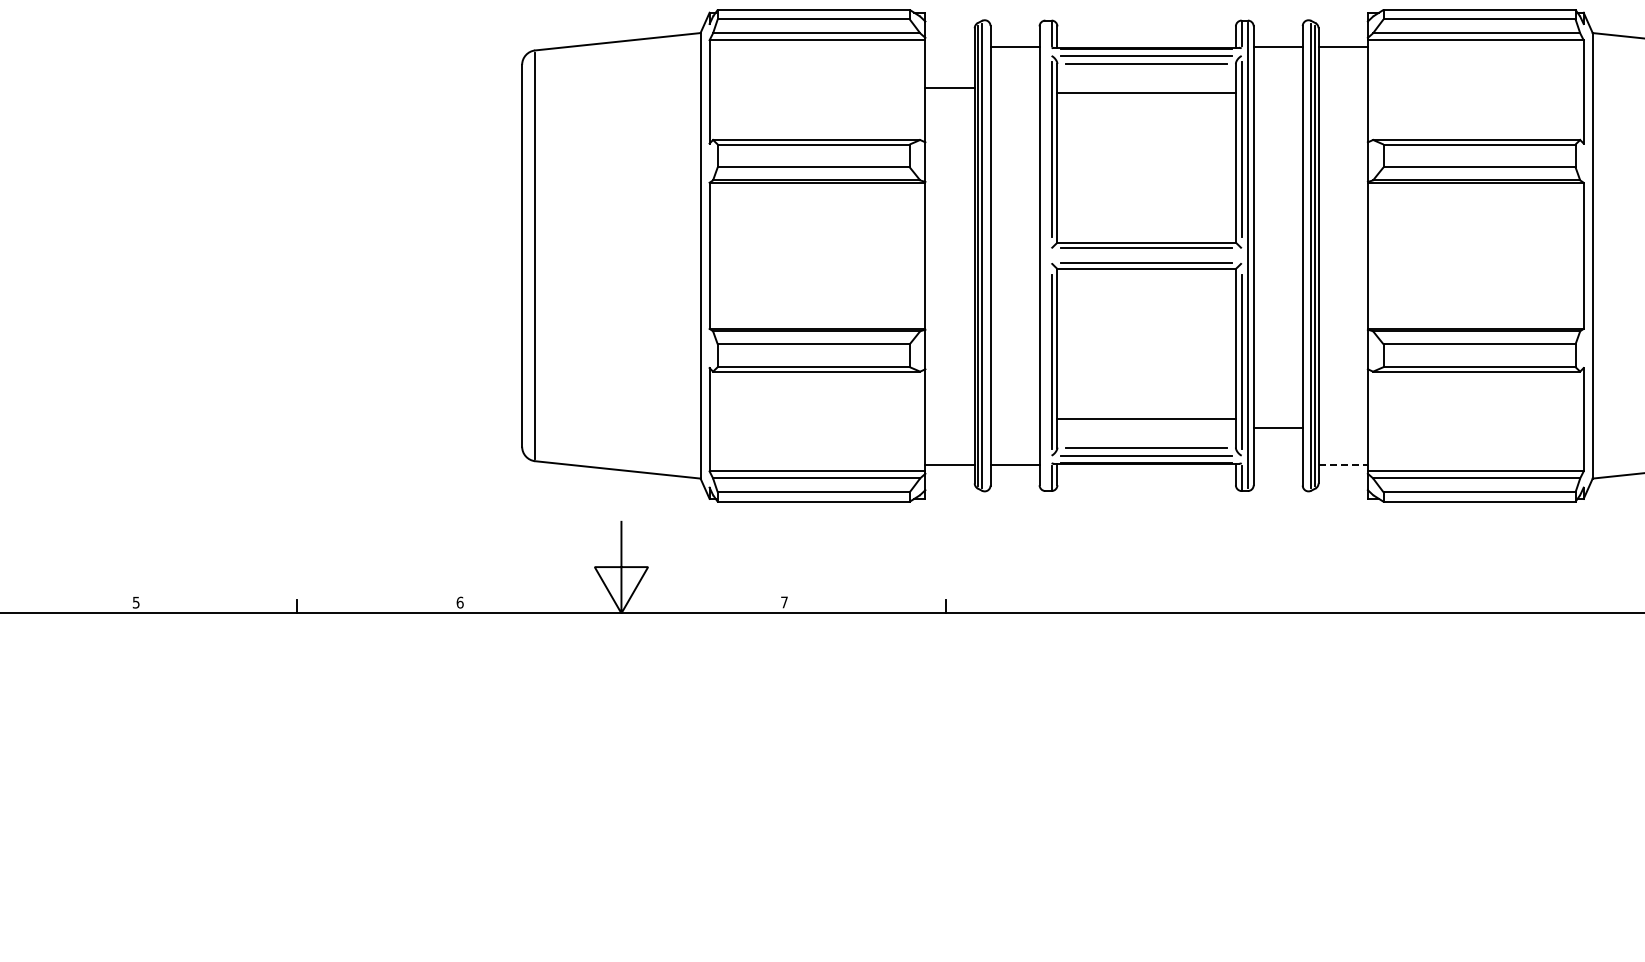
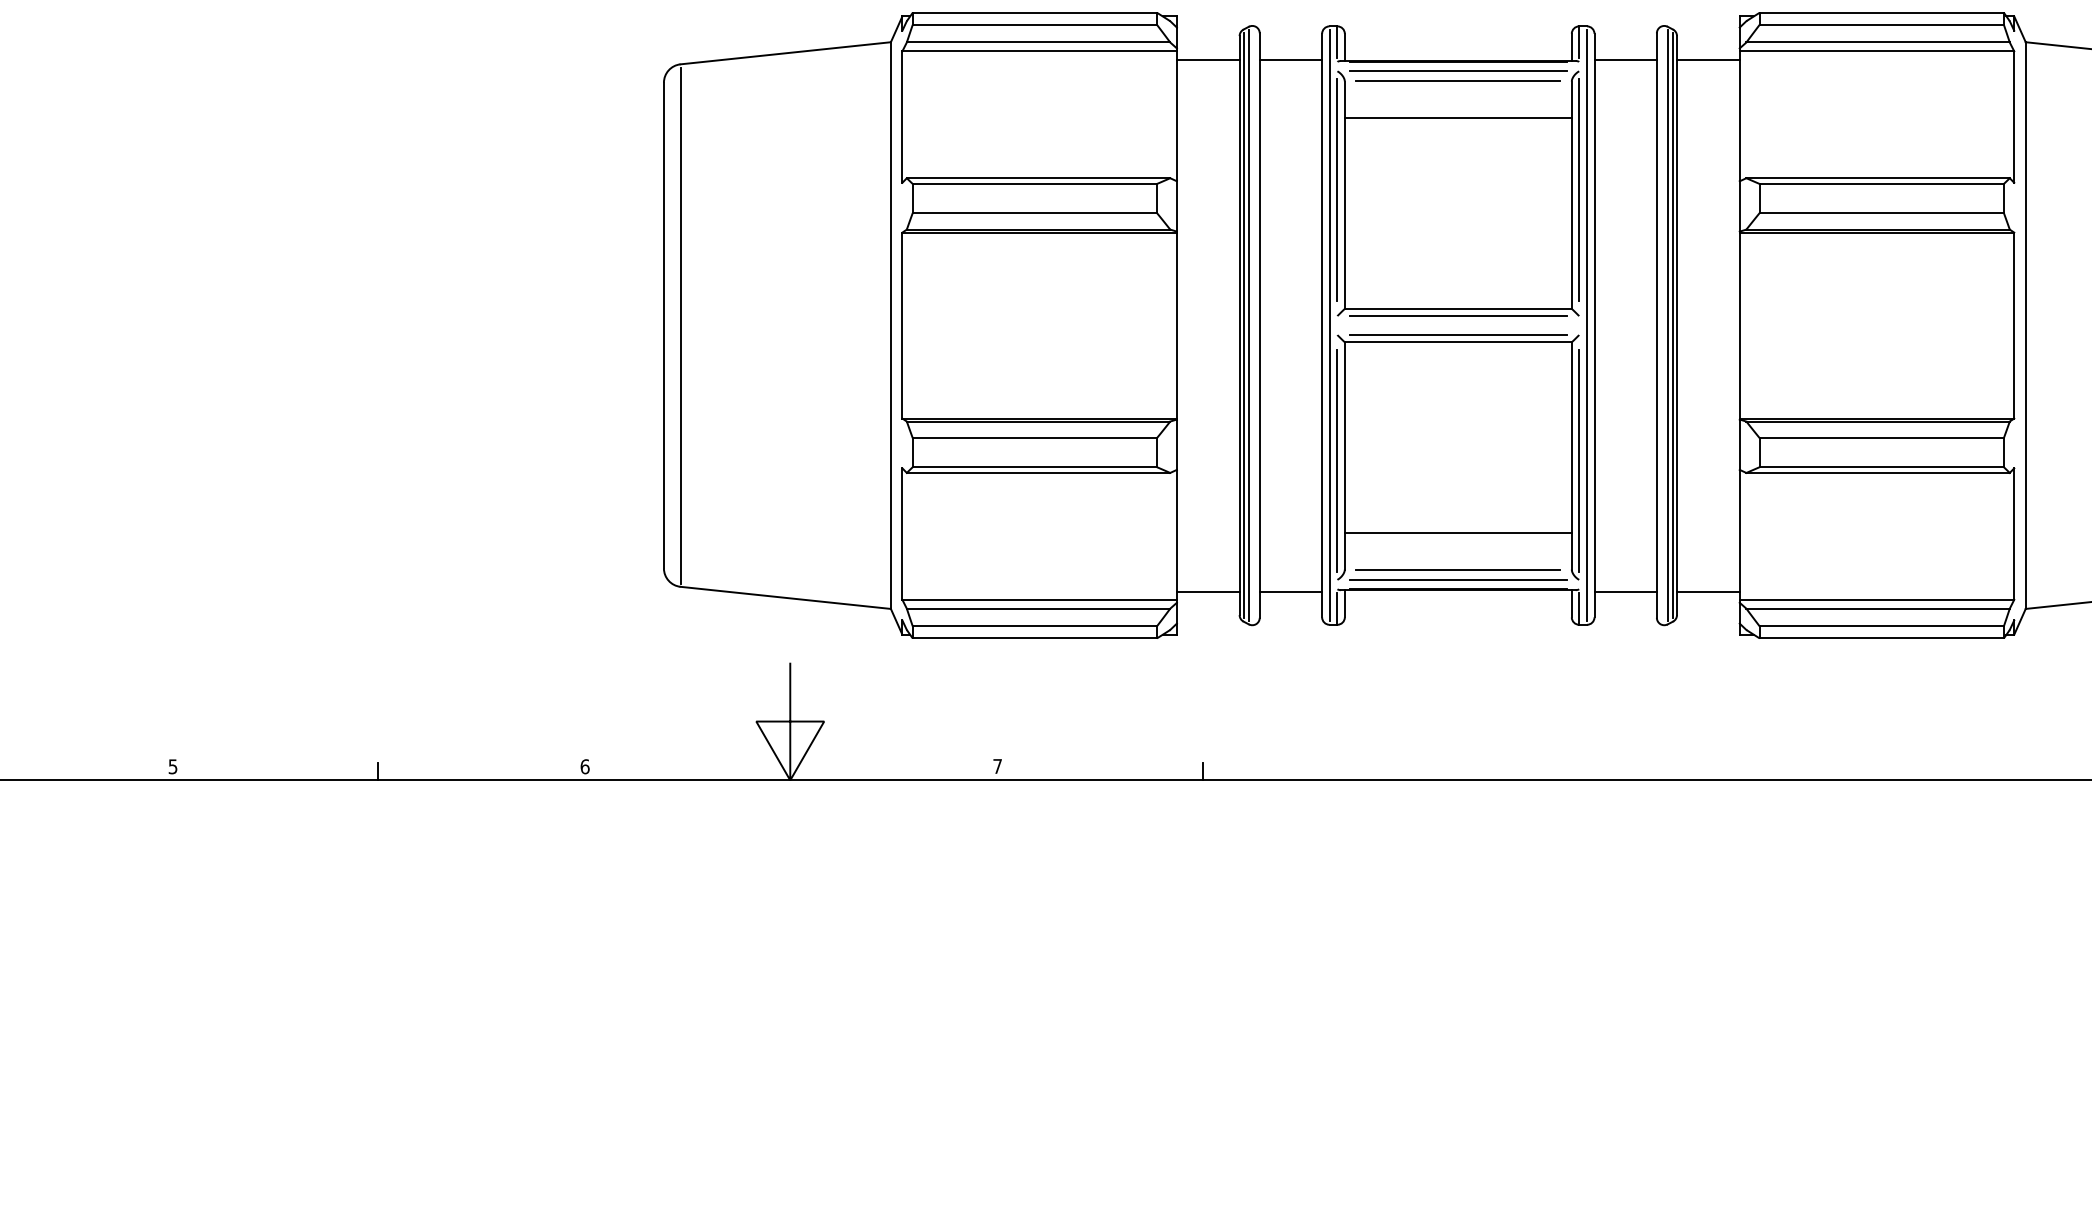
line: (949, 87) -> (1207, 59), moved
line: (1045, 255) -> (1329, 325), added
line: (1277, 427) -> (1624, 591), moved
line: (1343, 464) -> (1708, 591), dashed -> solid

